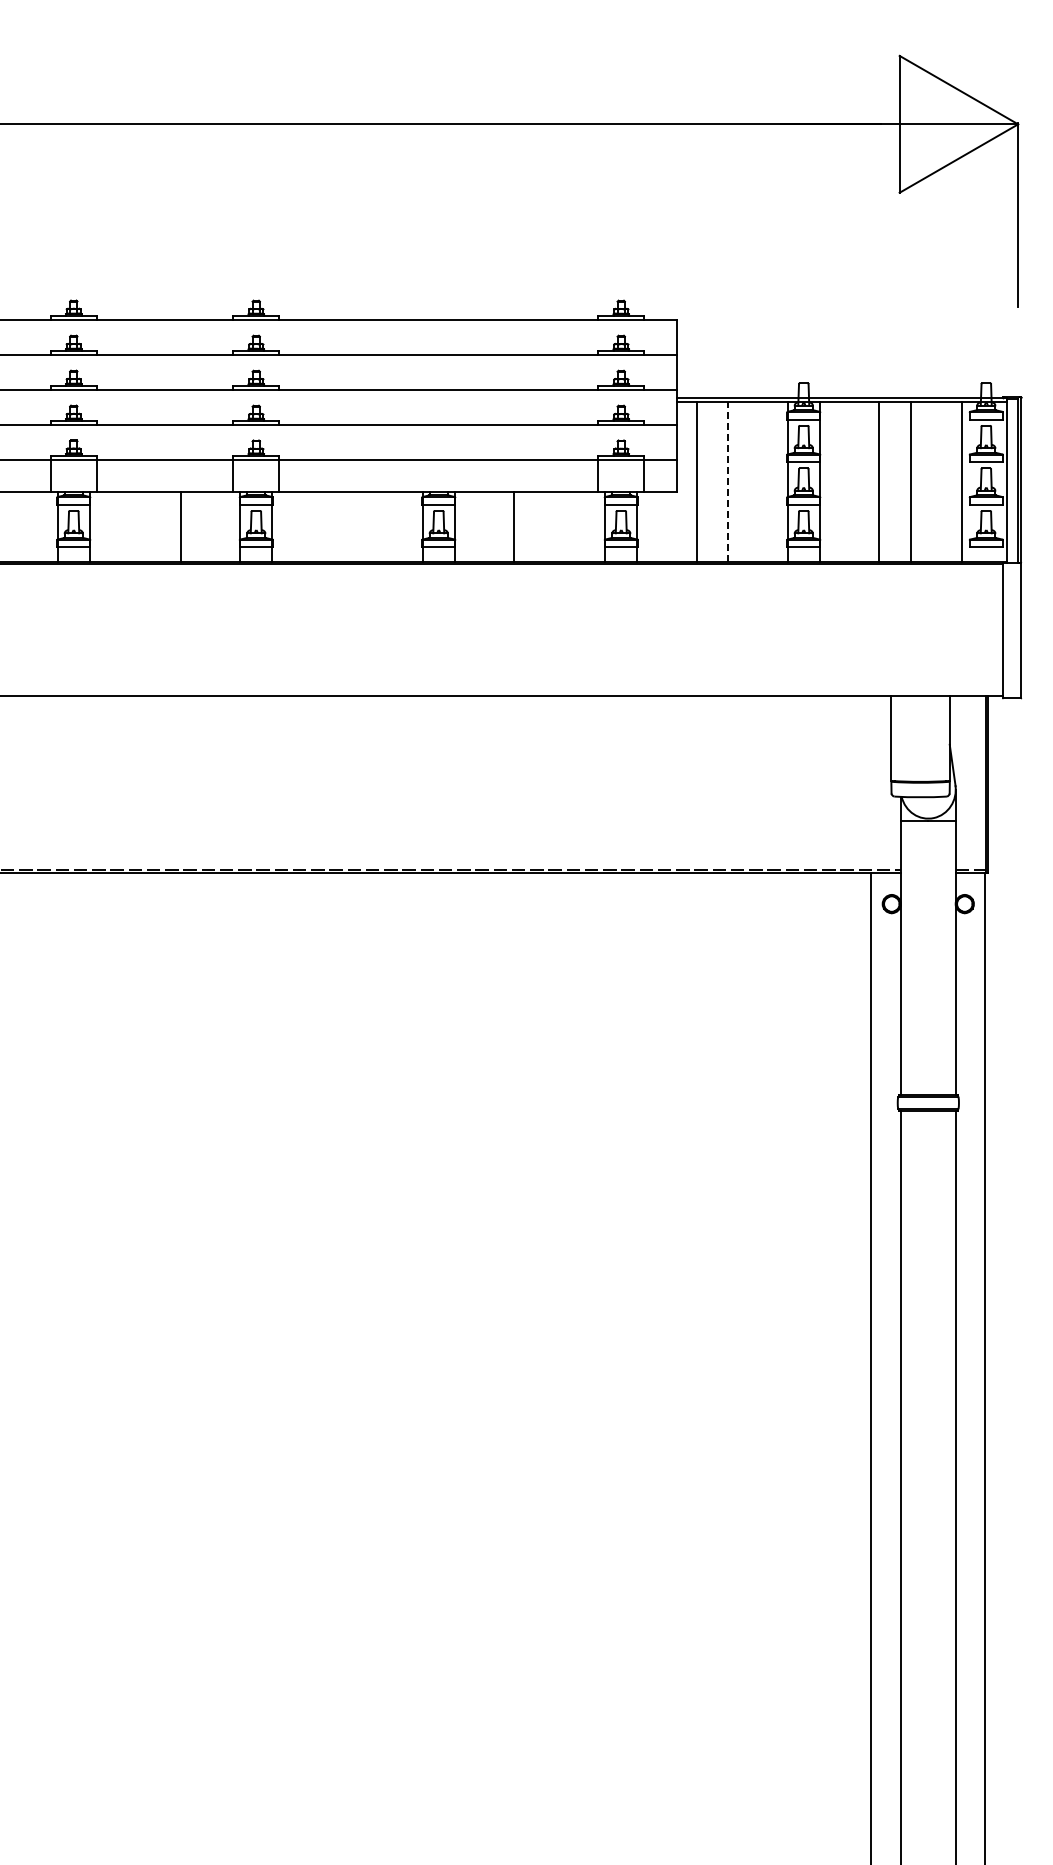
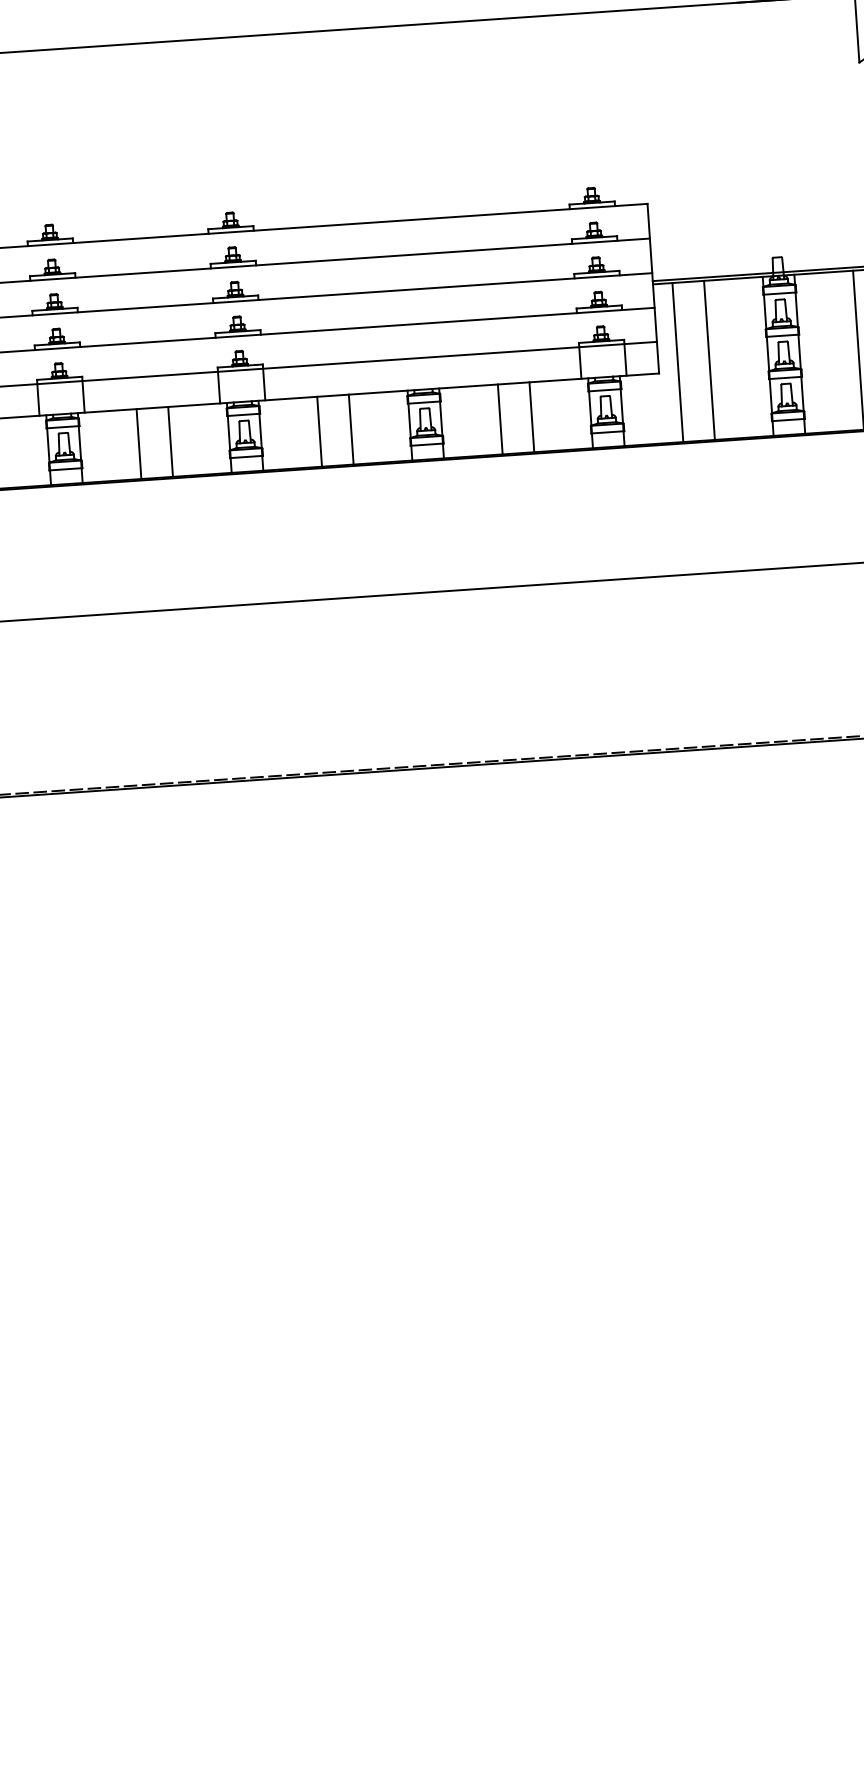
line: (728, 481) -> (709, 359), dashed -> solid
line: (149, 526) -> (139, 443), added
line: (331, 526) -> (319, 431), added
line: (363, 526) -> (351, 428), added
line: (545, 526) -> (531, 416), added

